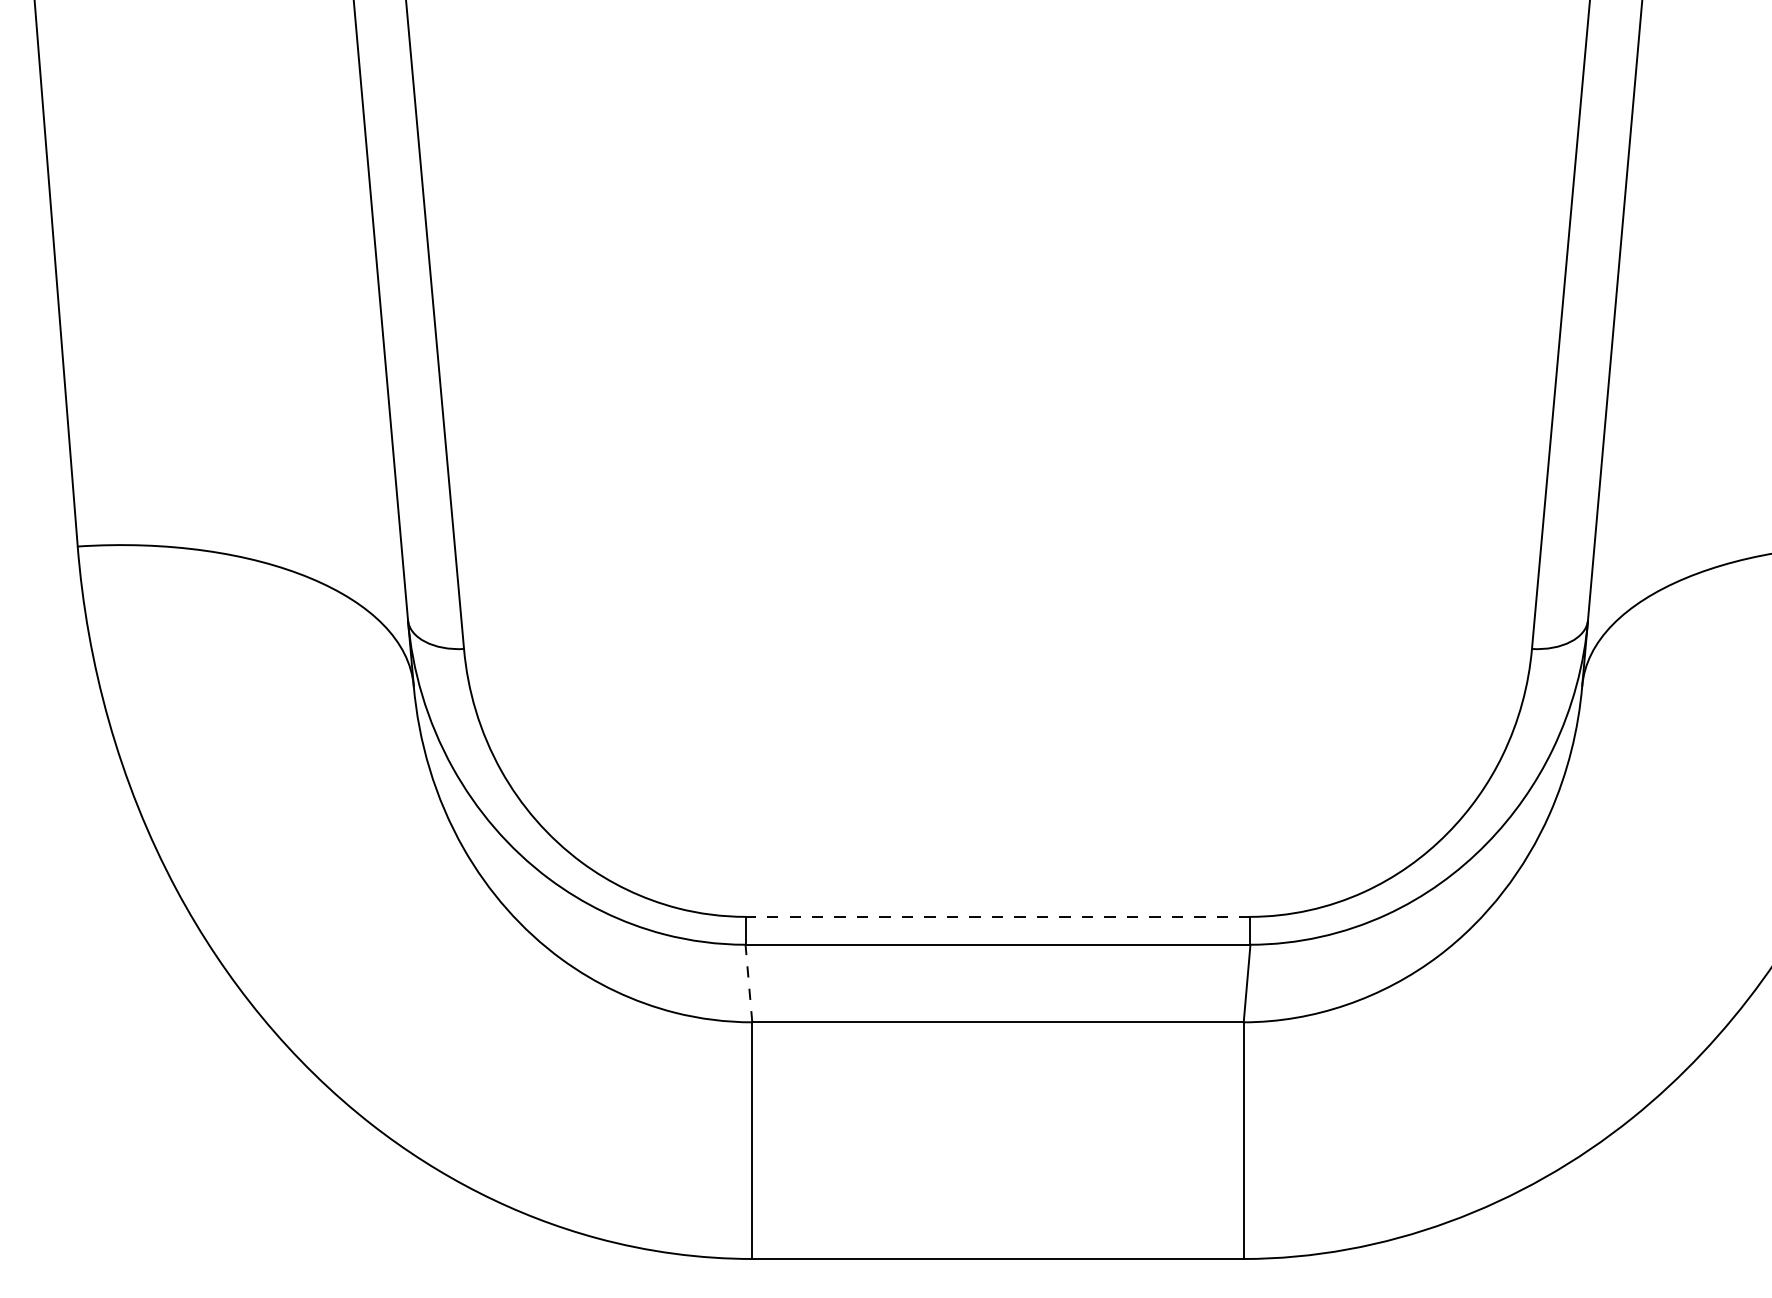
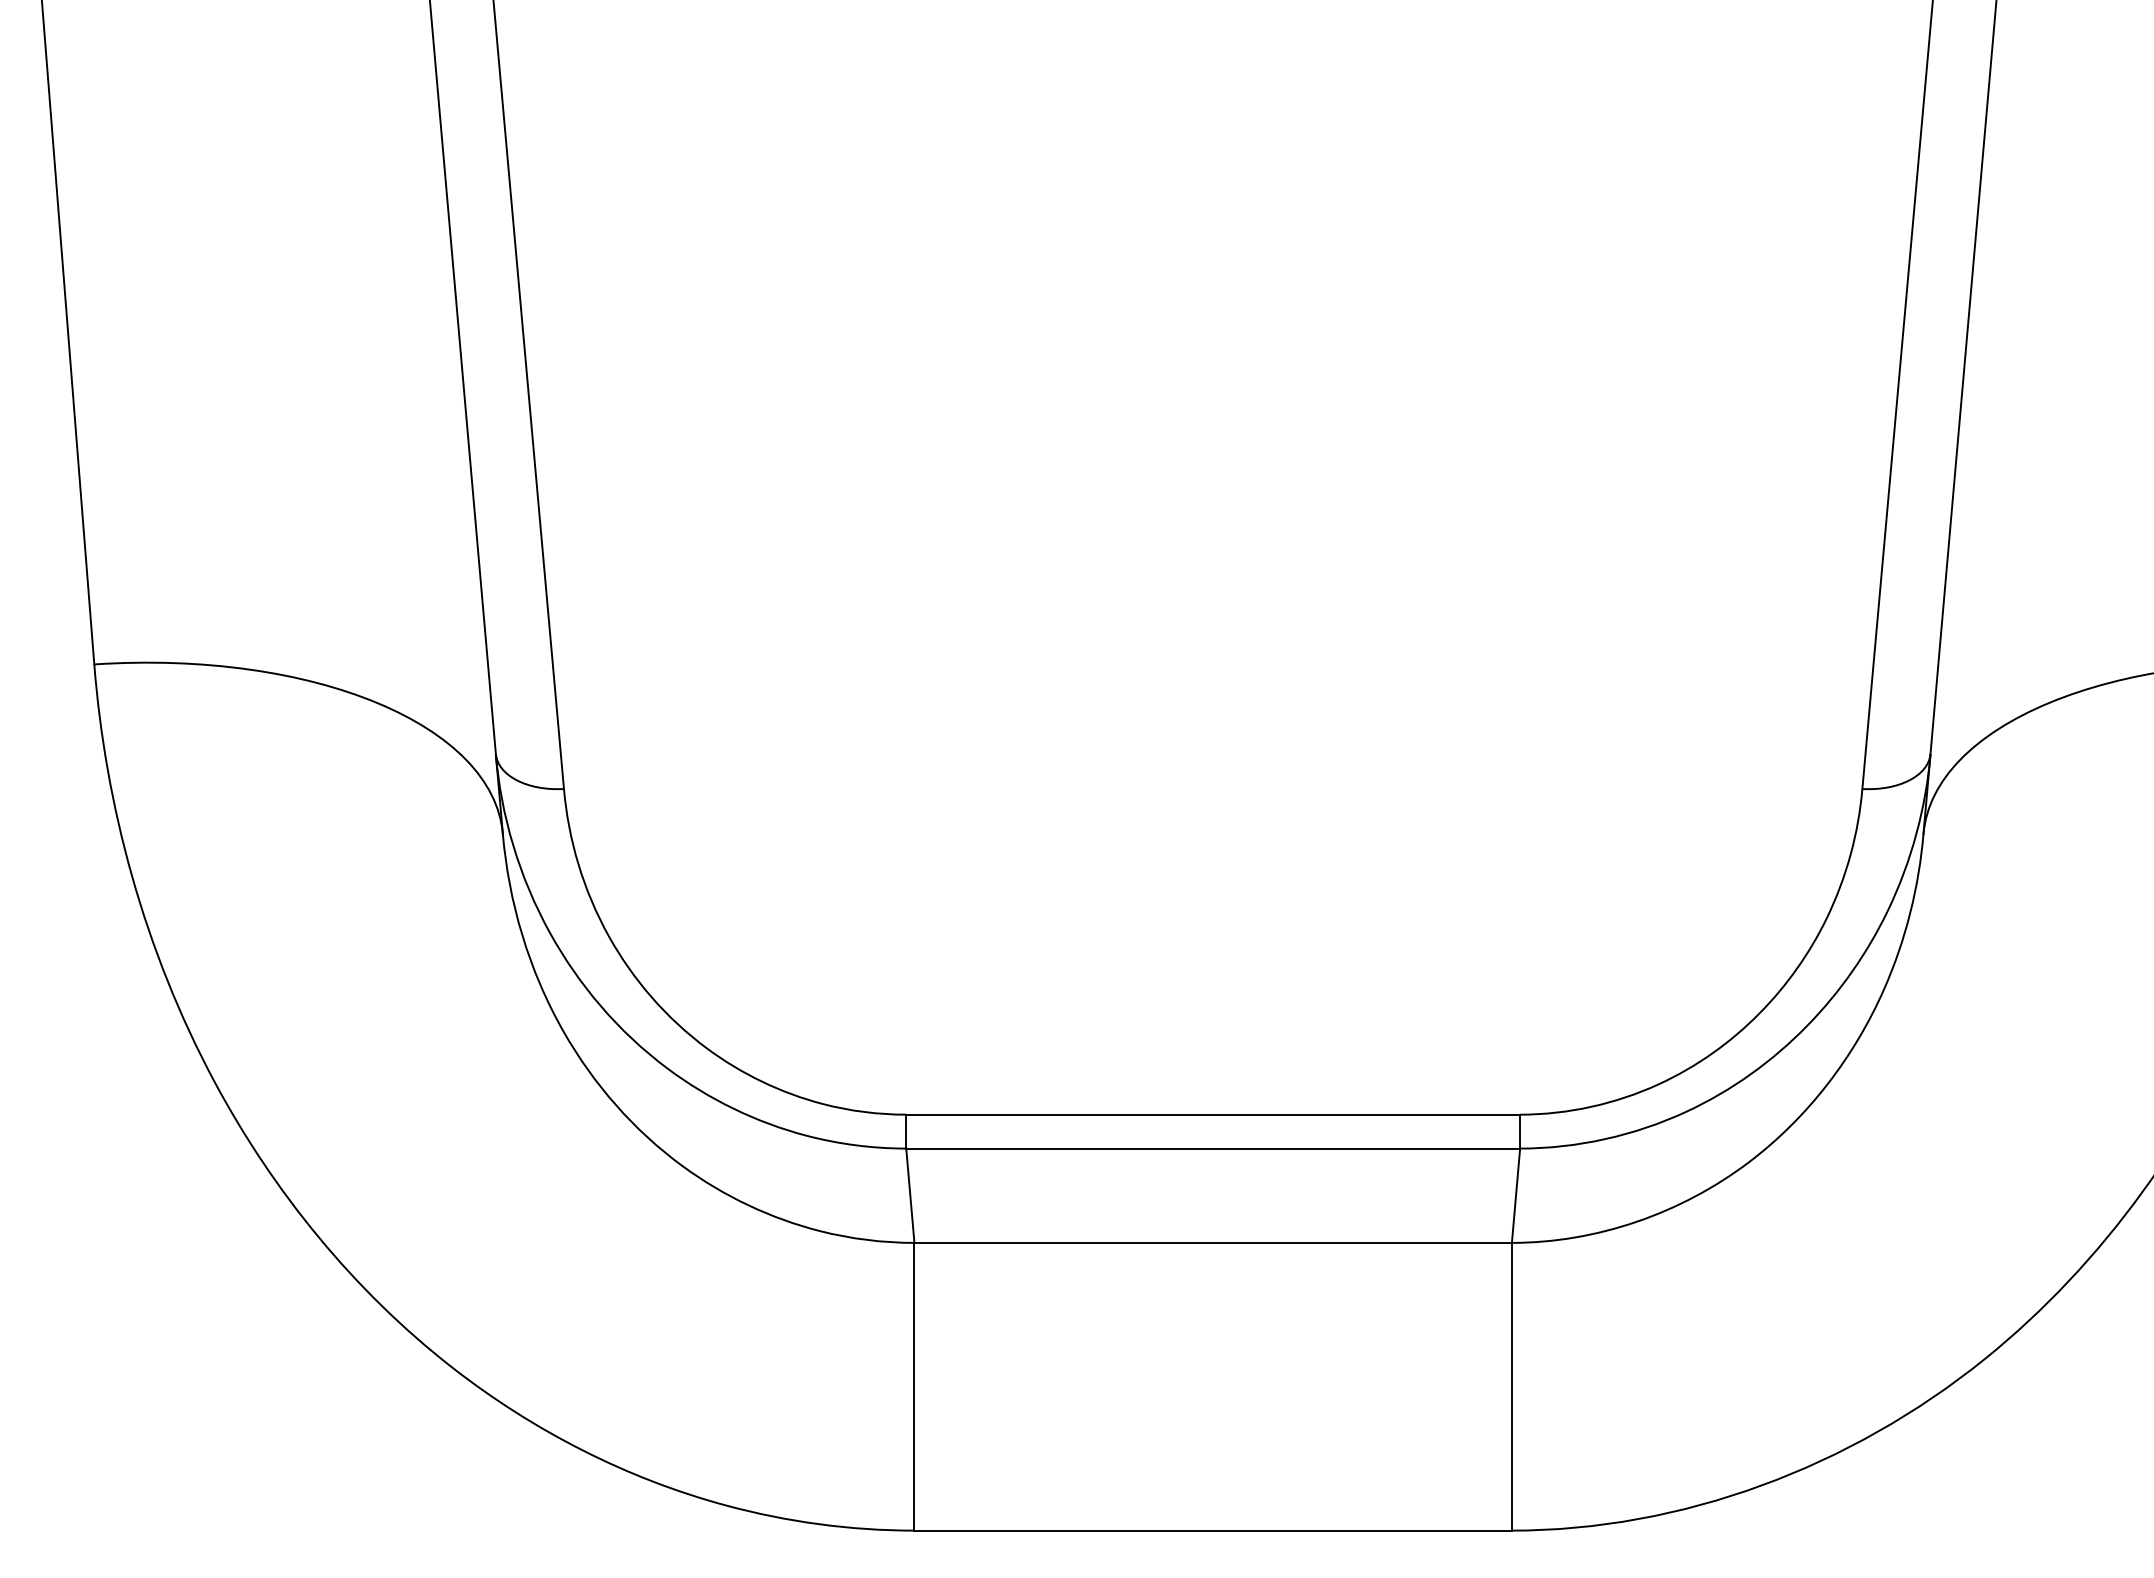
line: (998, 916) -> (1213, 1114), dashed -> solid
line: (749, 983) -> (910, 1195), dashed -> solid

